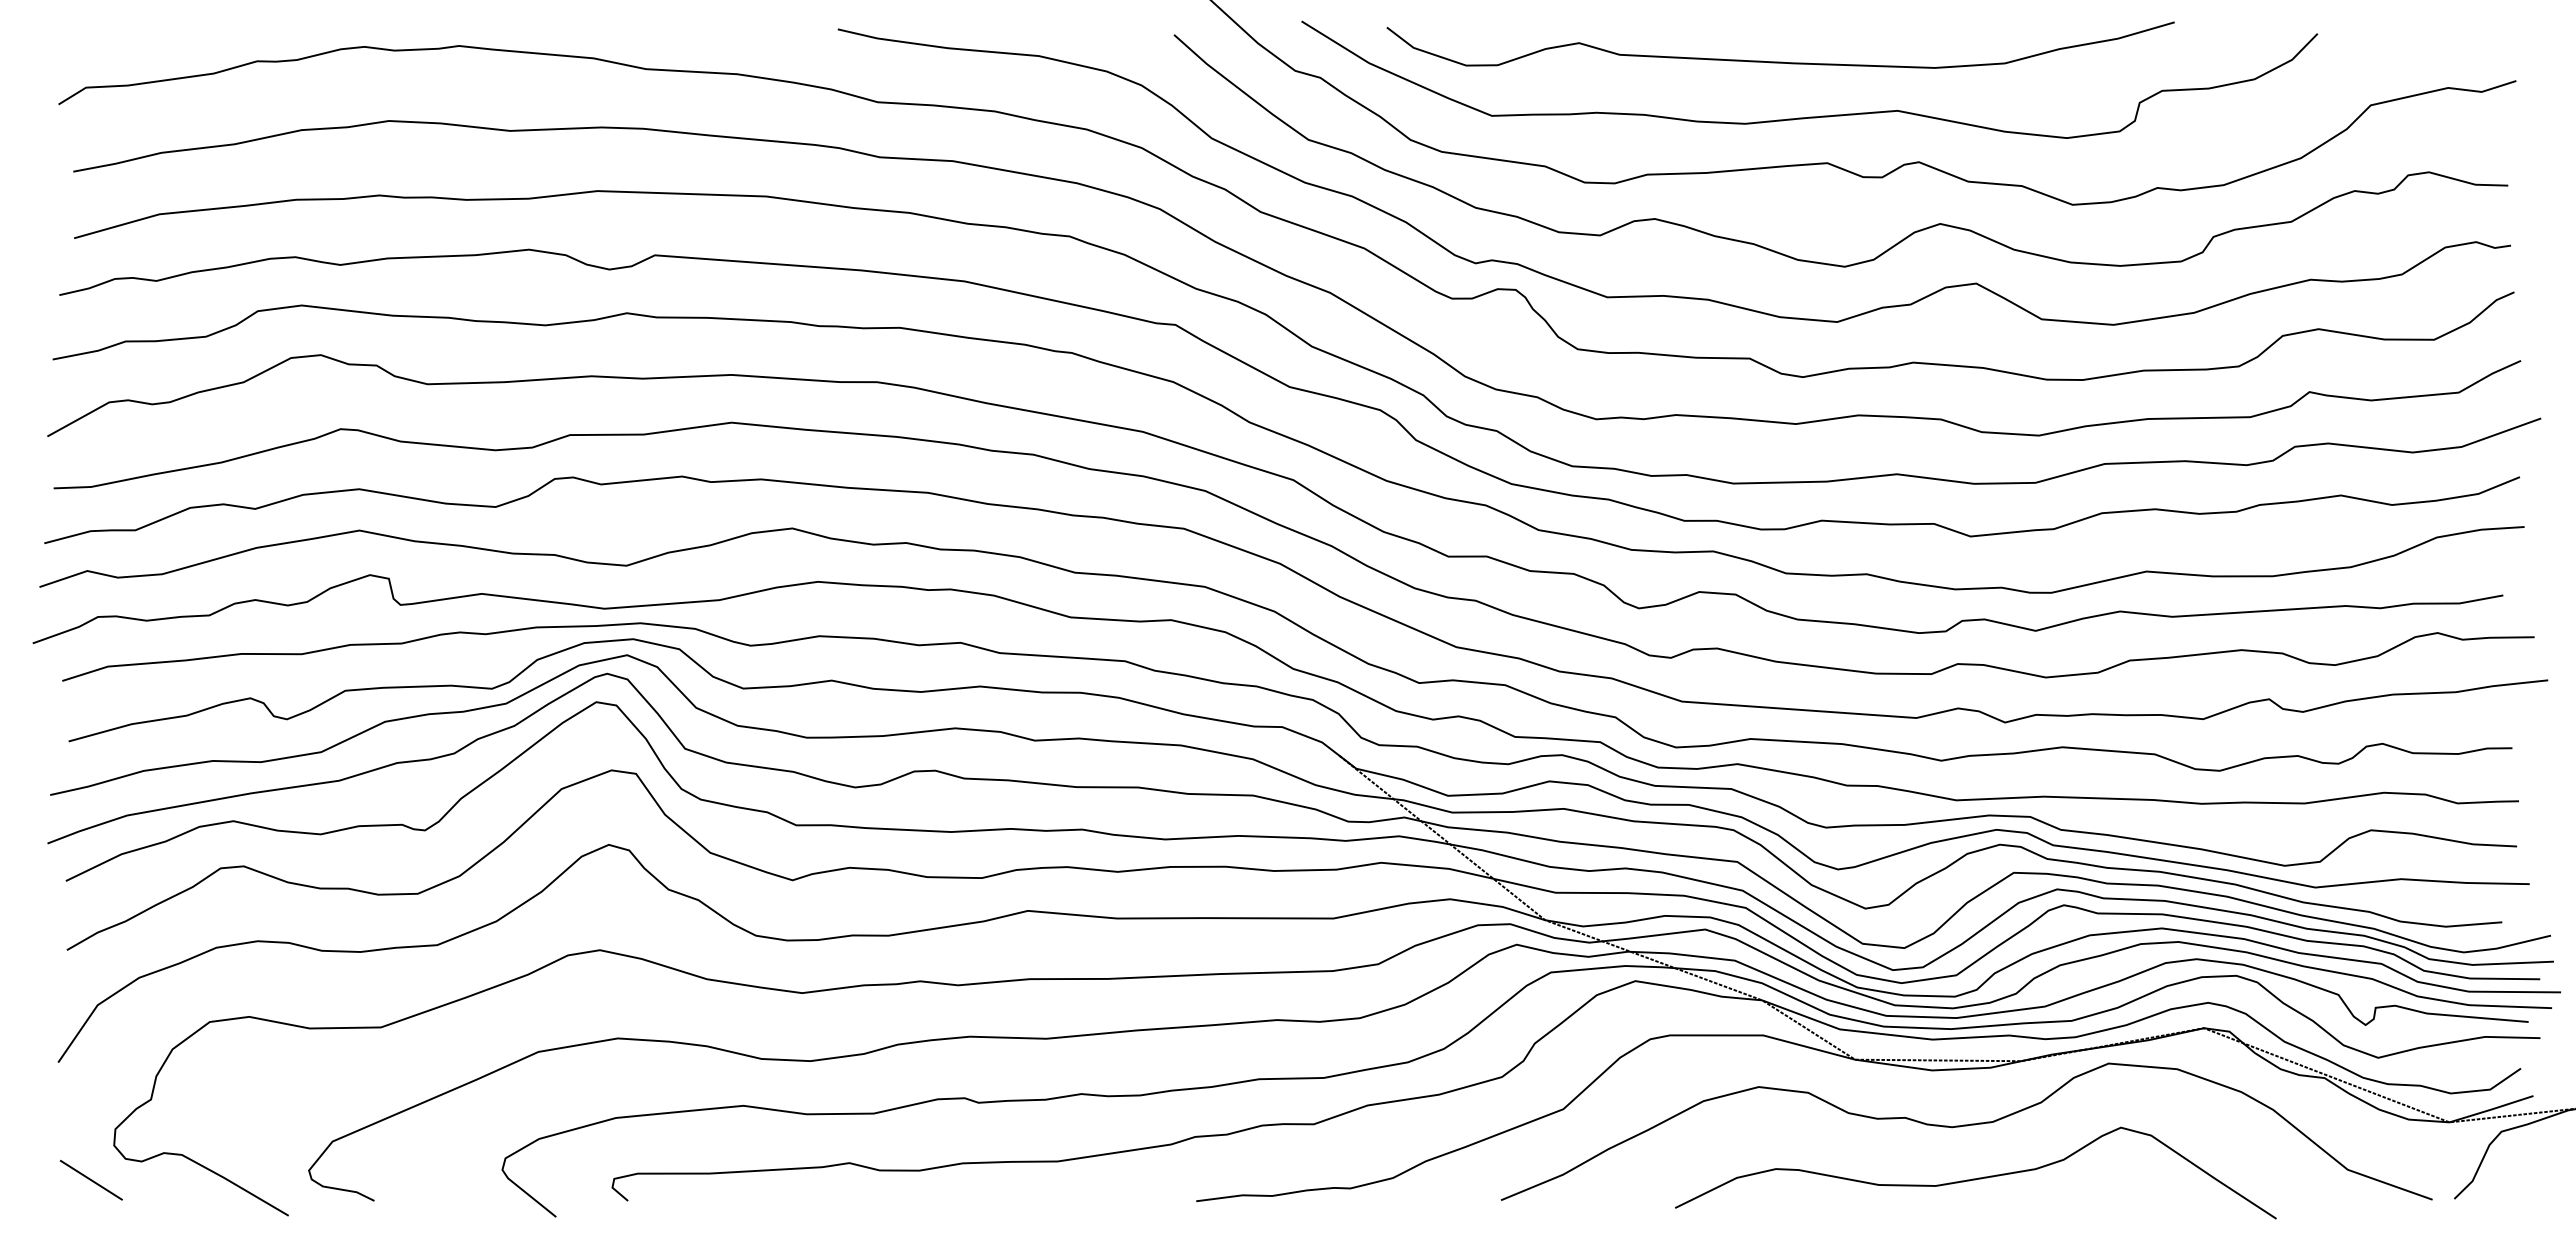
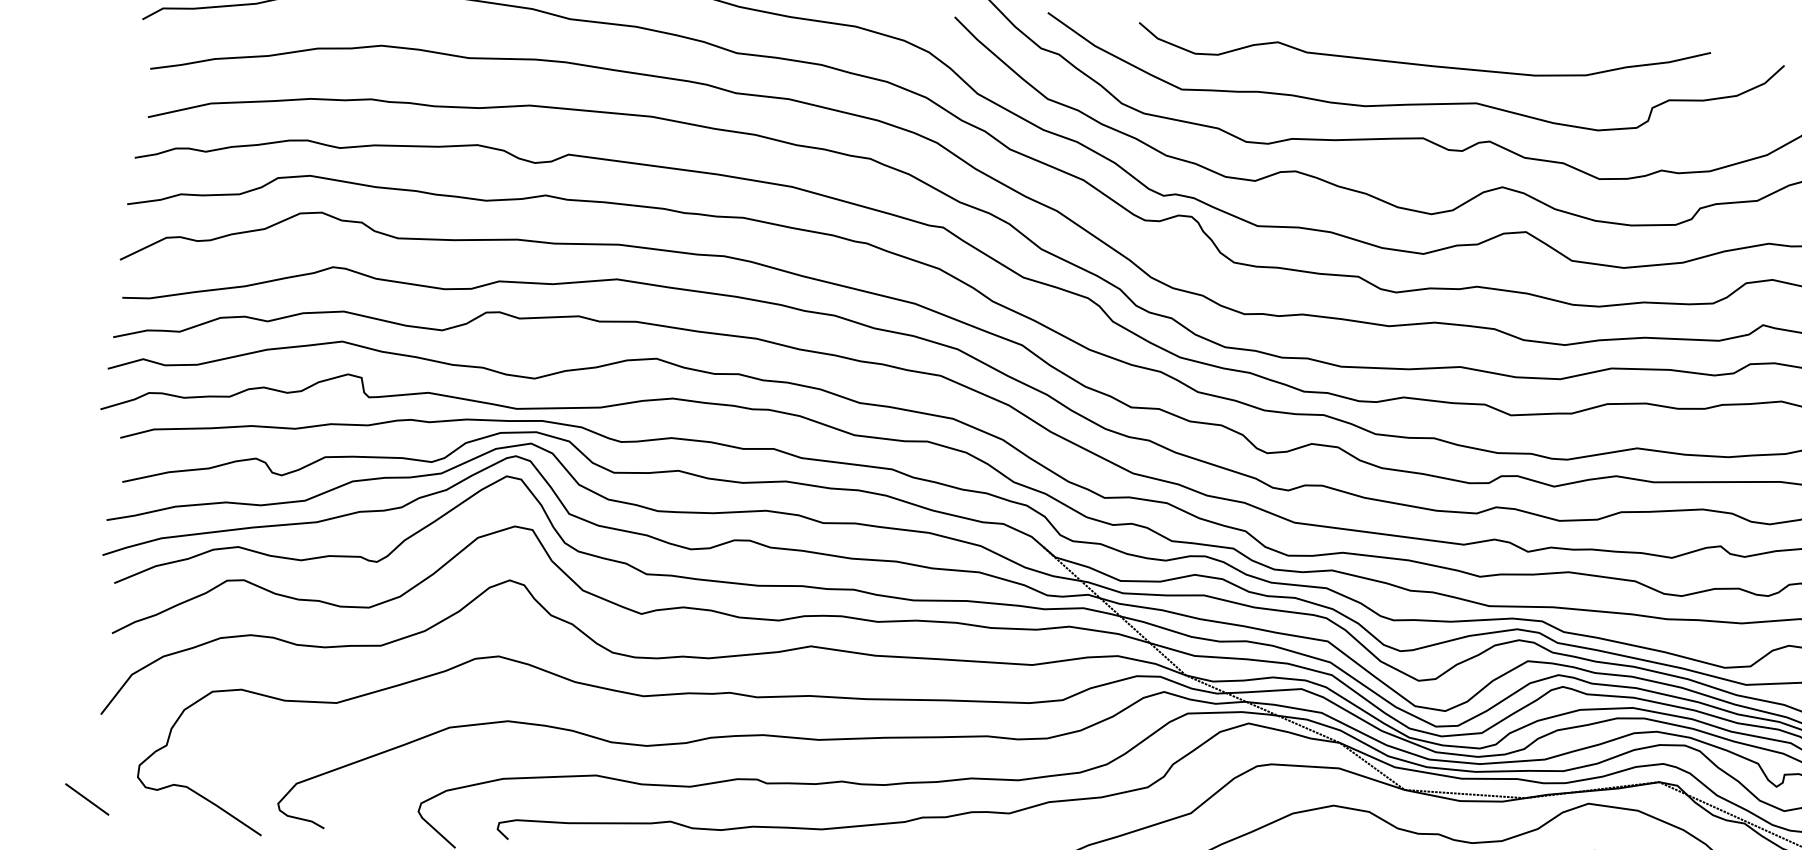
part: (1780, 61) -> (1423, 64), moved
line: (90, 1179) -> (86, 798), moved

